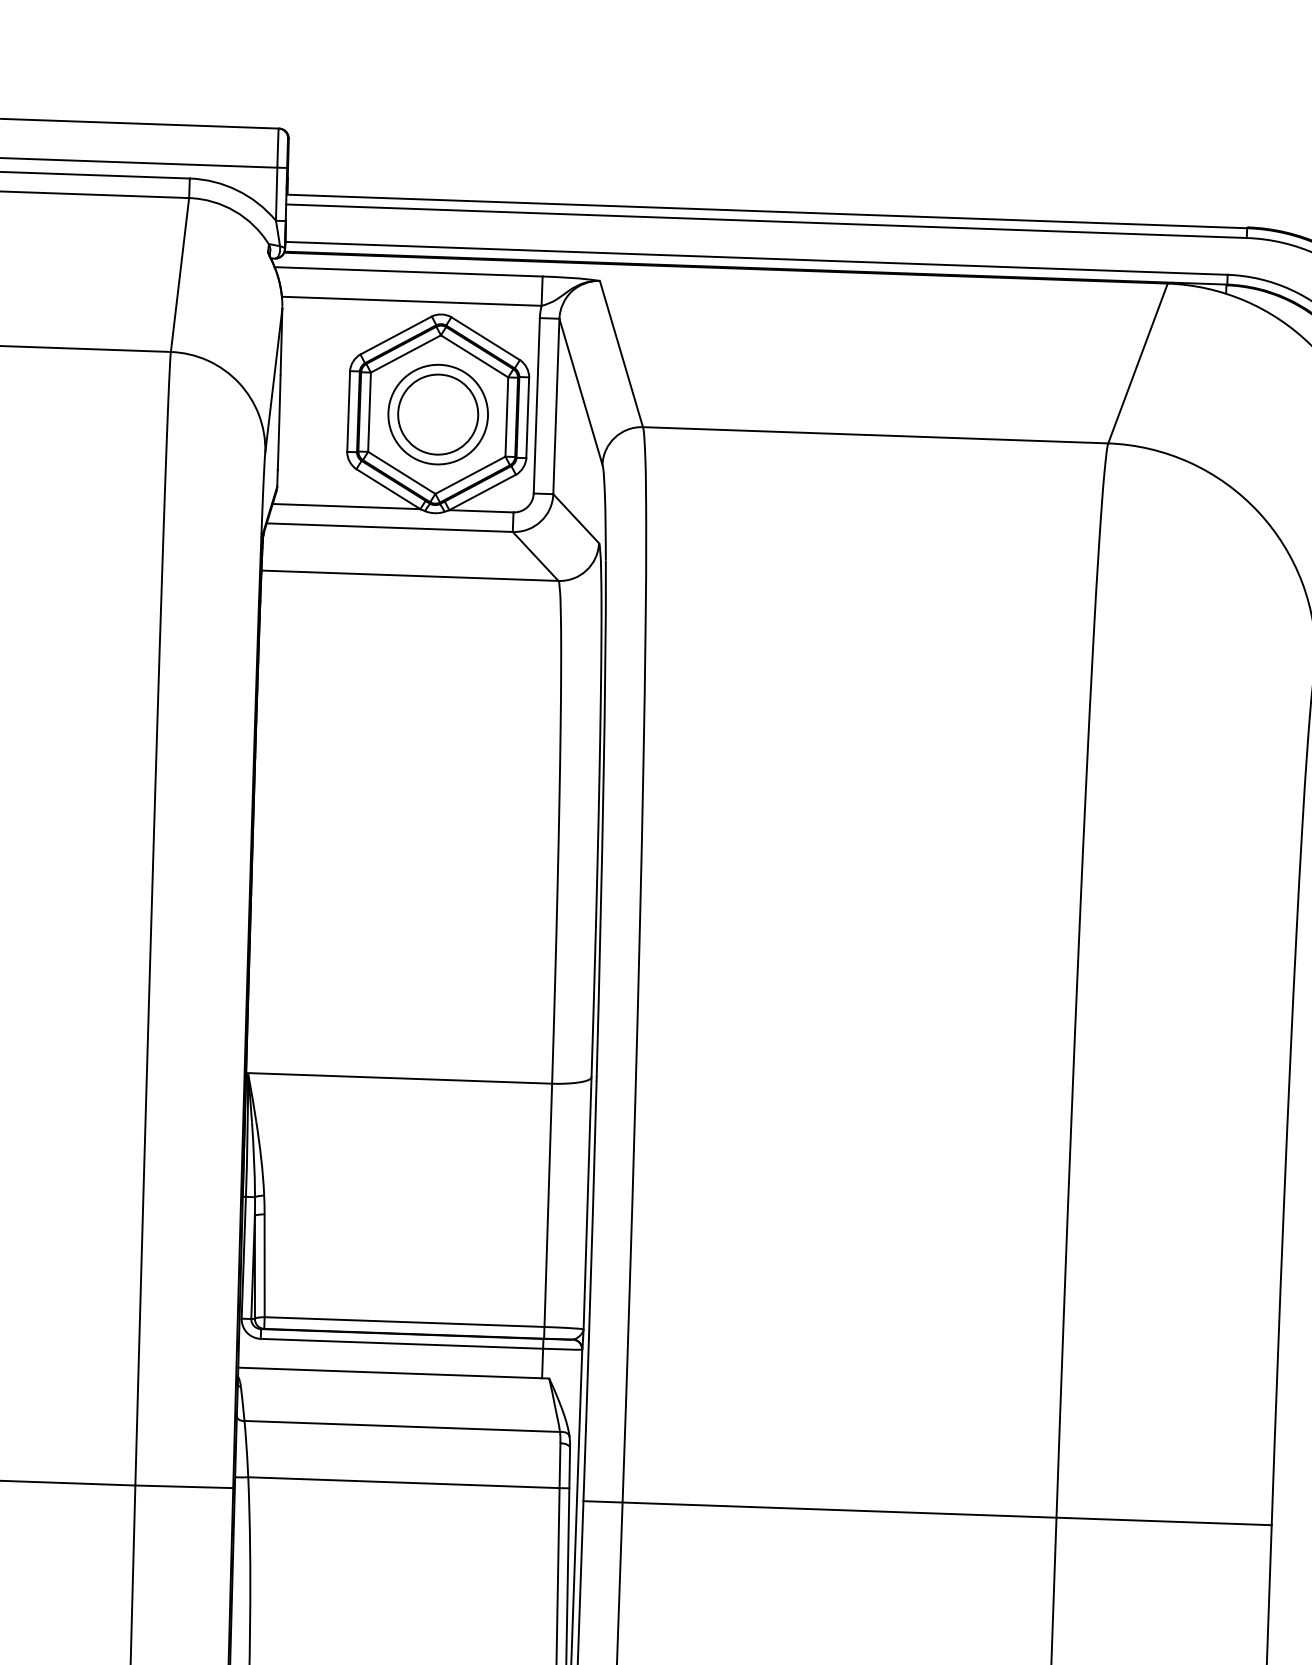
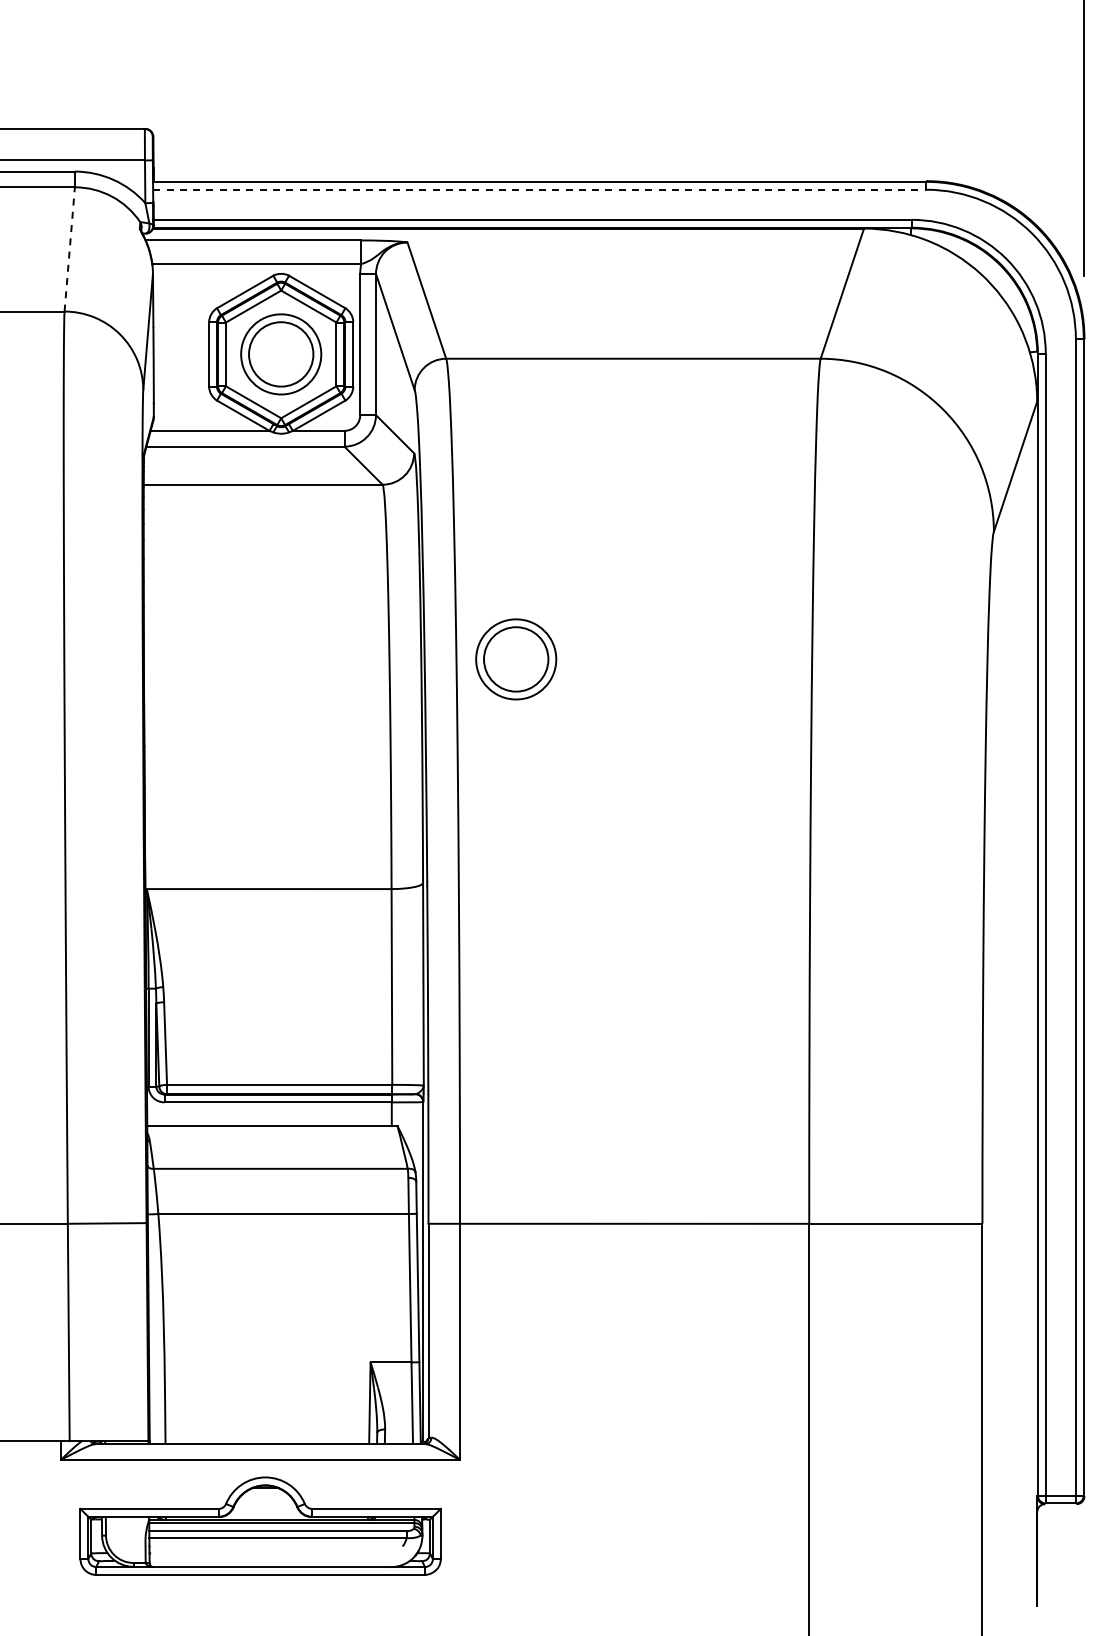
line: (766, 220) -> (539, 189), solid -> dashed
line: (179, 273) -> (69, 248), solid -> dashed
part: (717, 803) -> (516, 659), added

